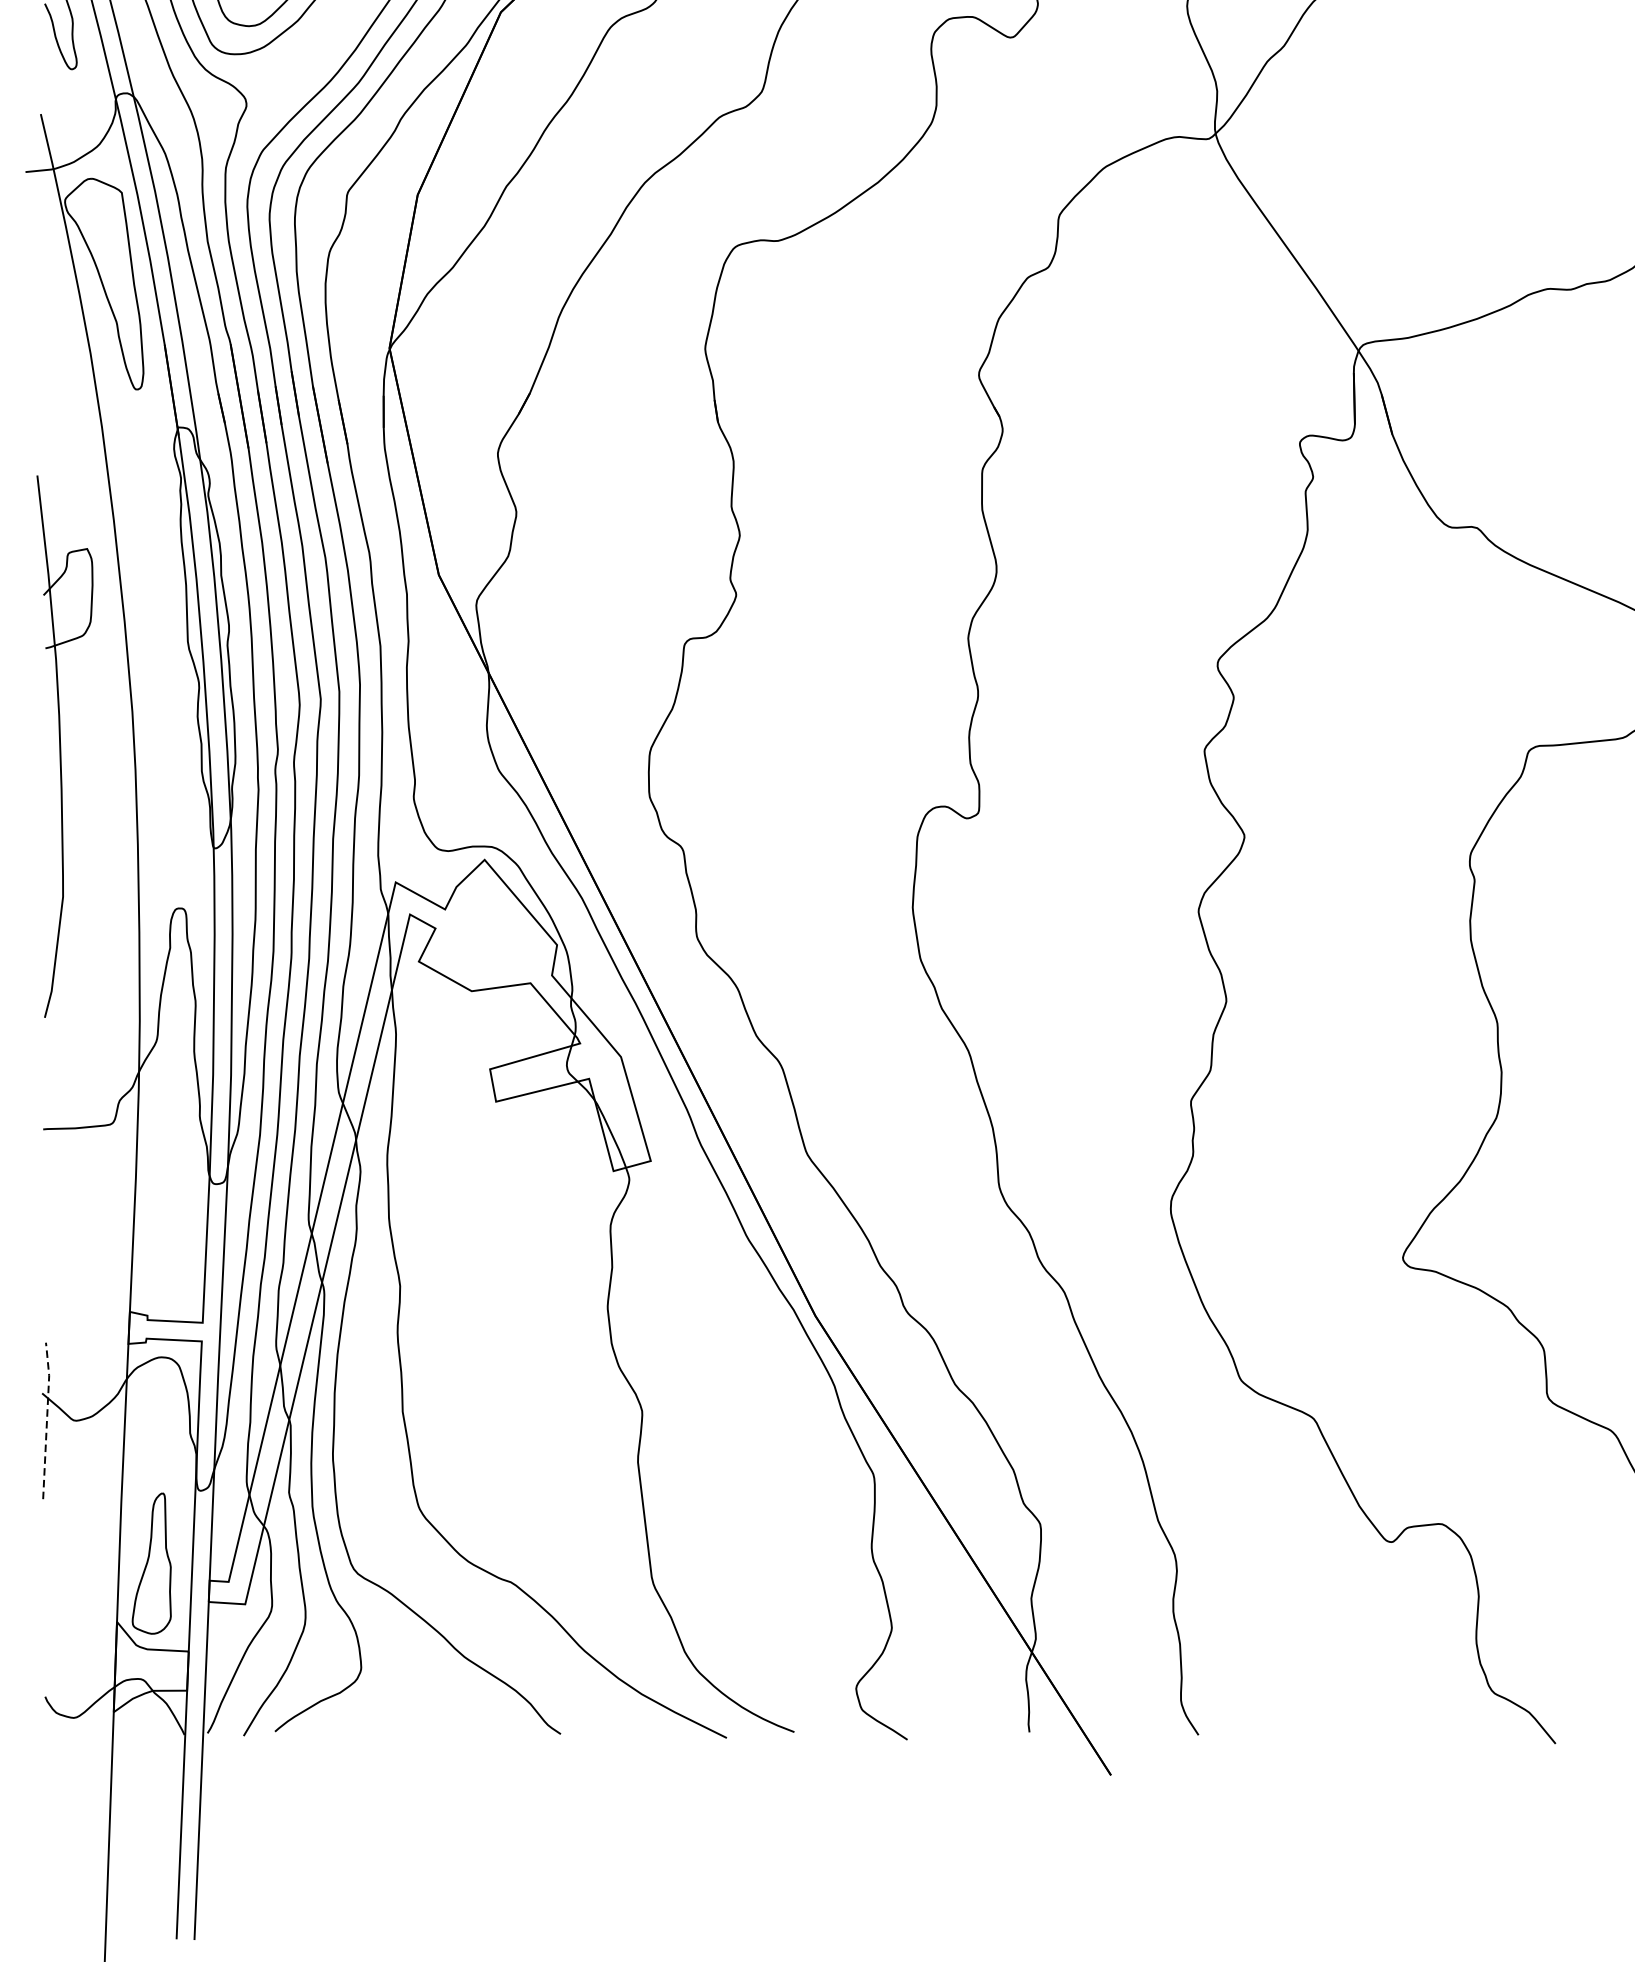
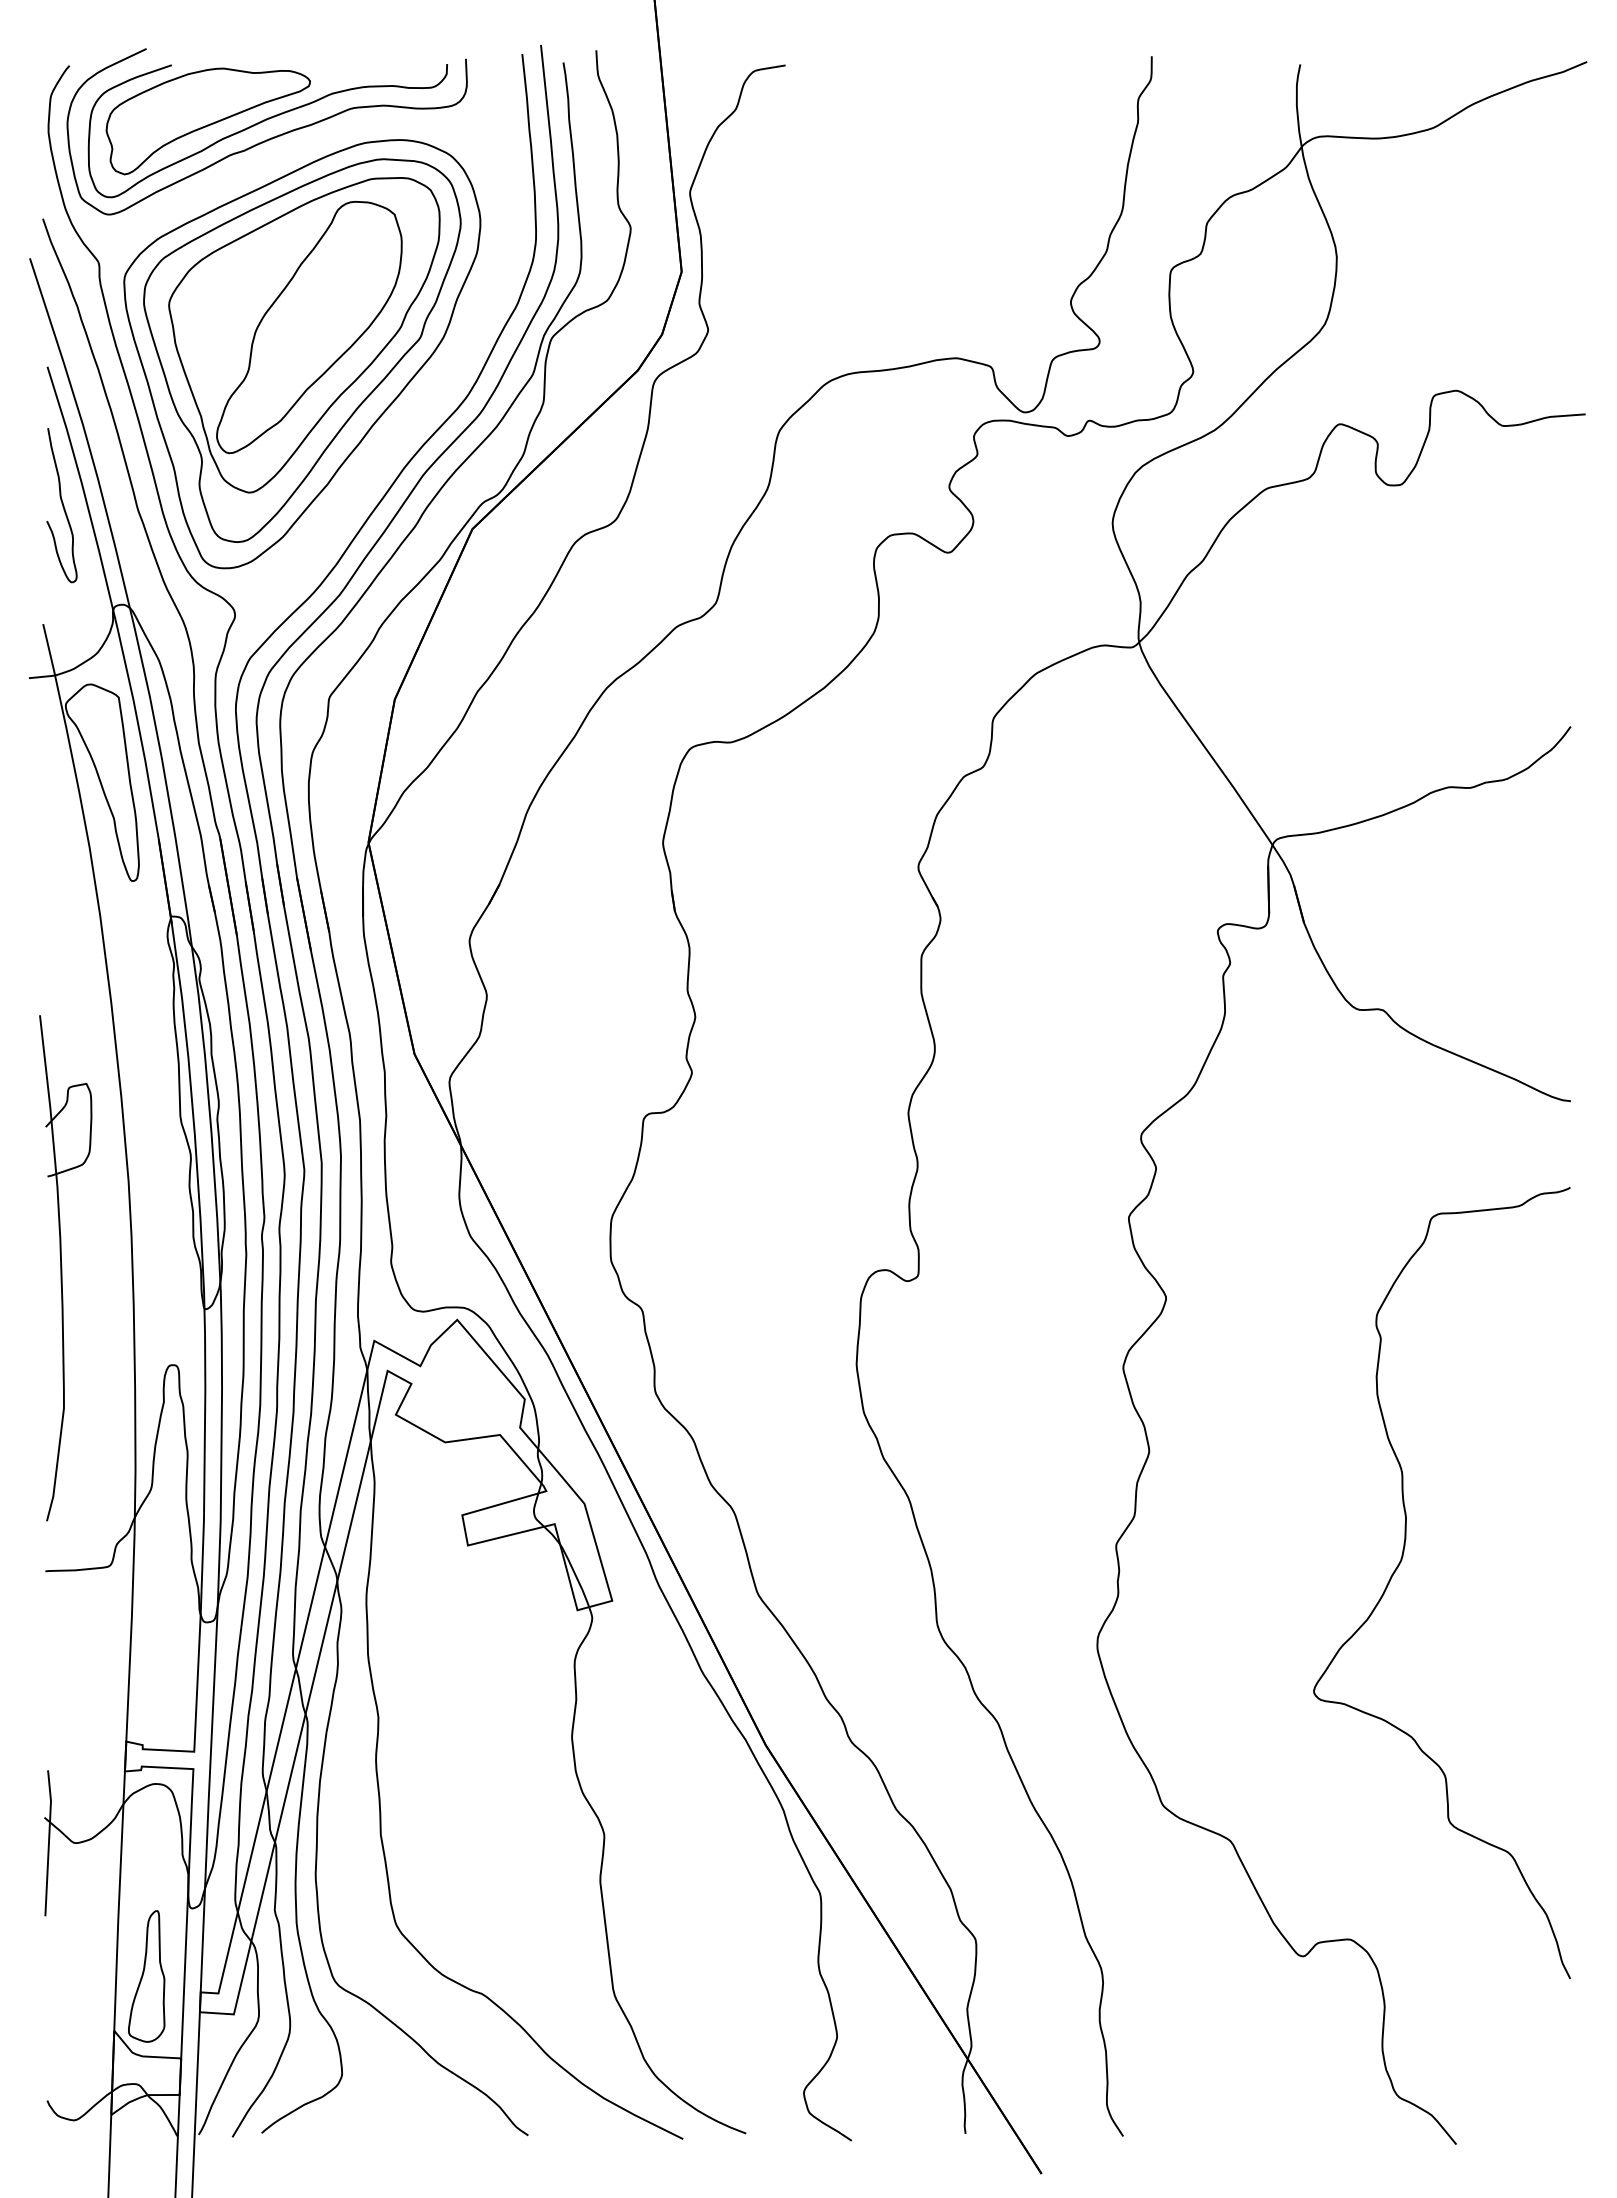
part: (64, 746) -> (65, 1268), moved
line: (47, 1419) -> (49, 1841), dashed -> solid

